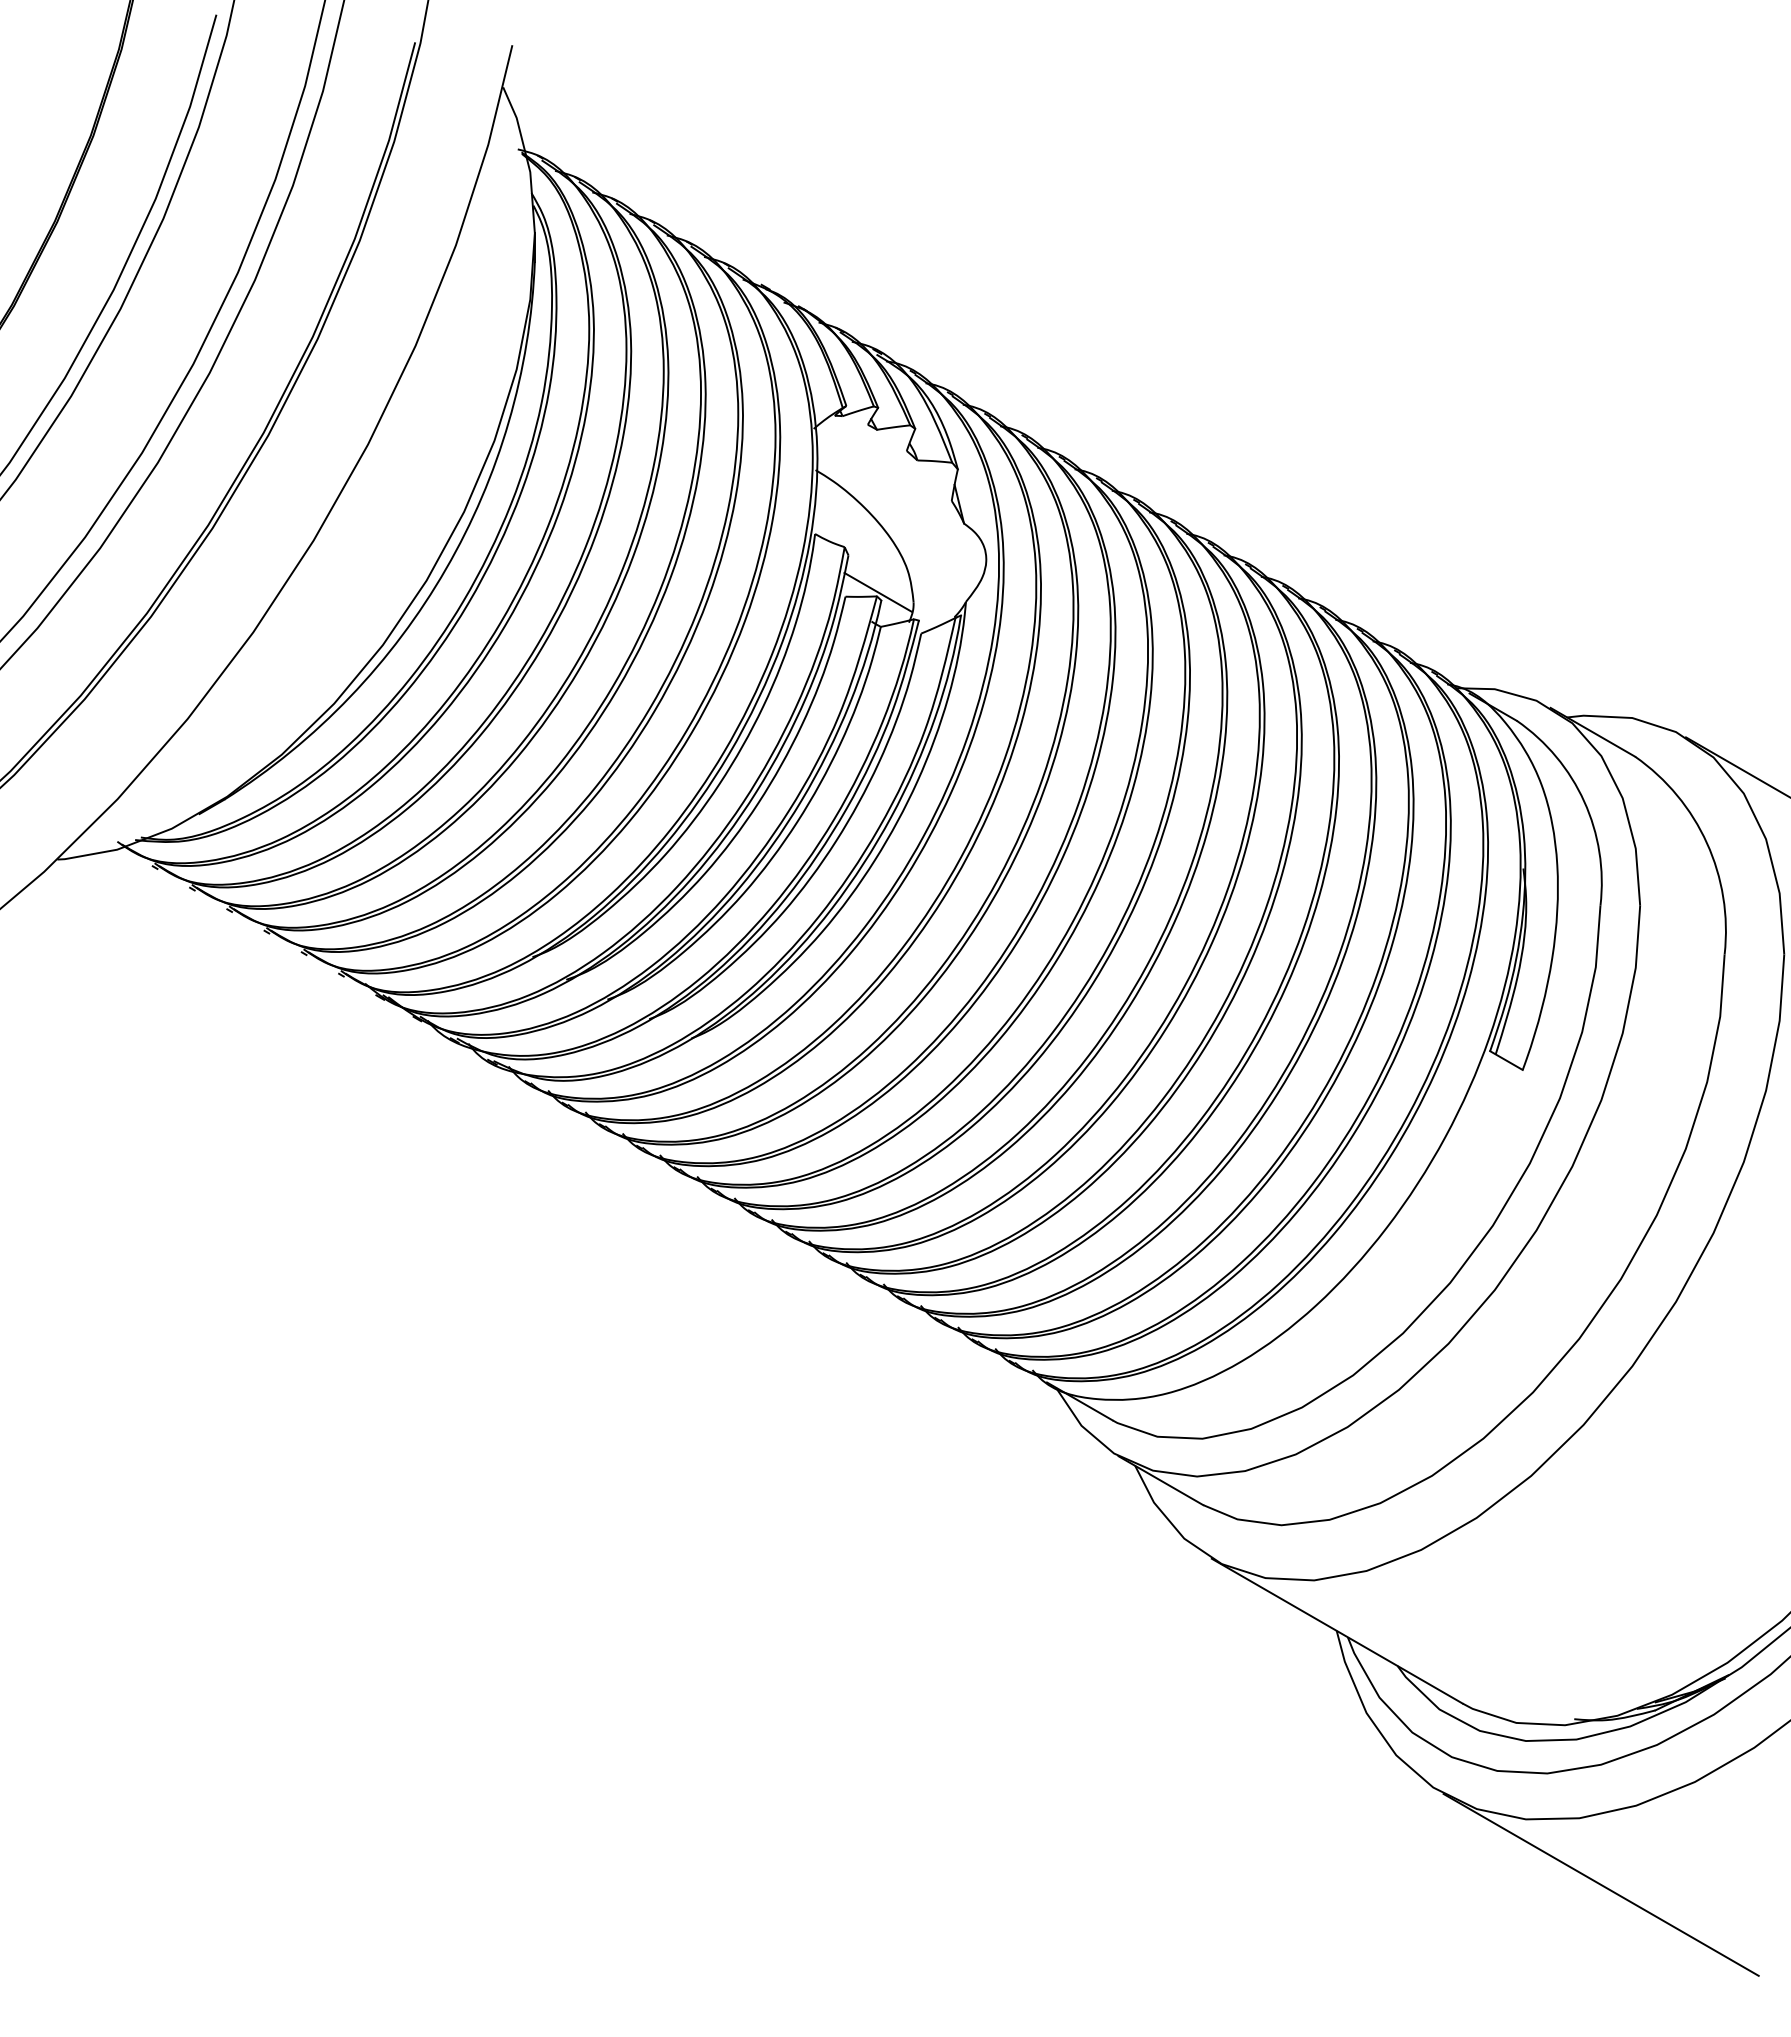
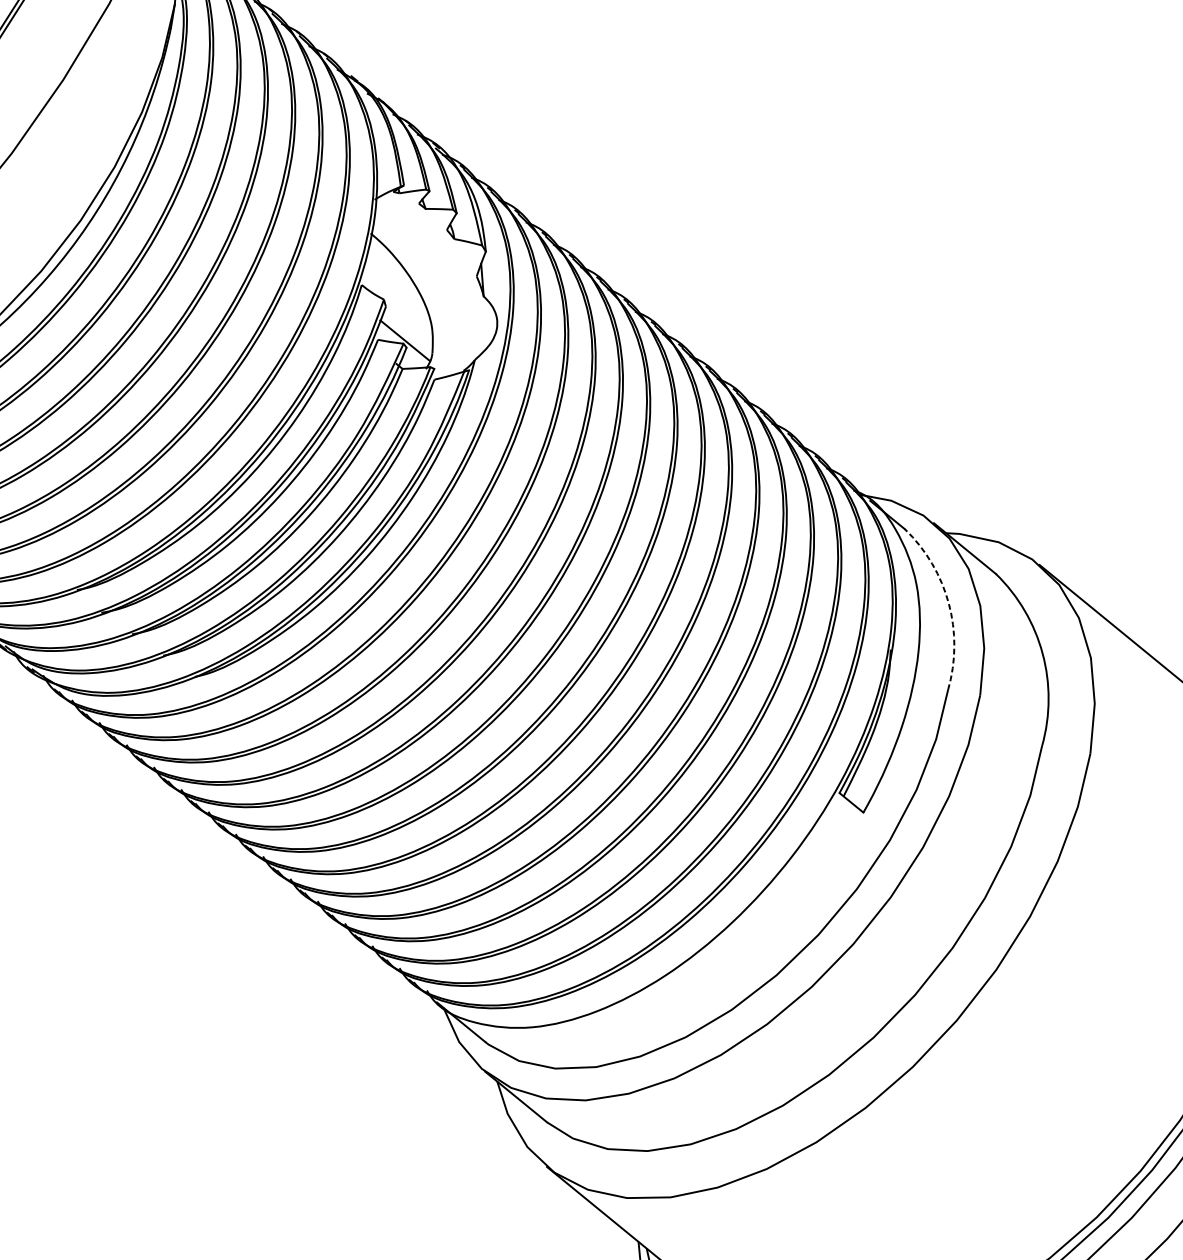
arc: (1584, 801) -> (949, 603), solid -> dashed

